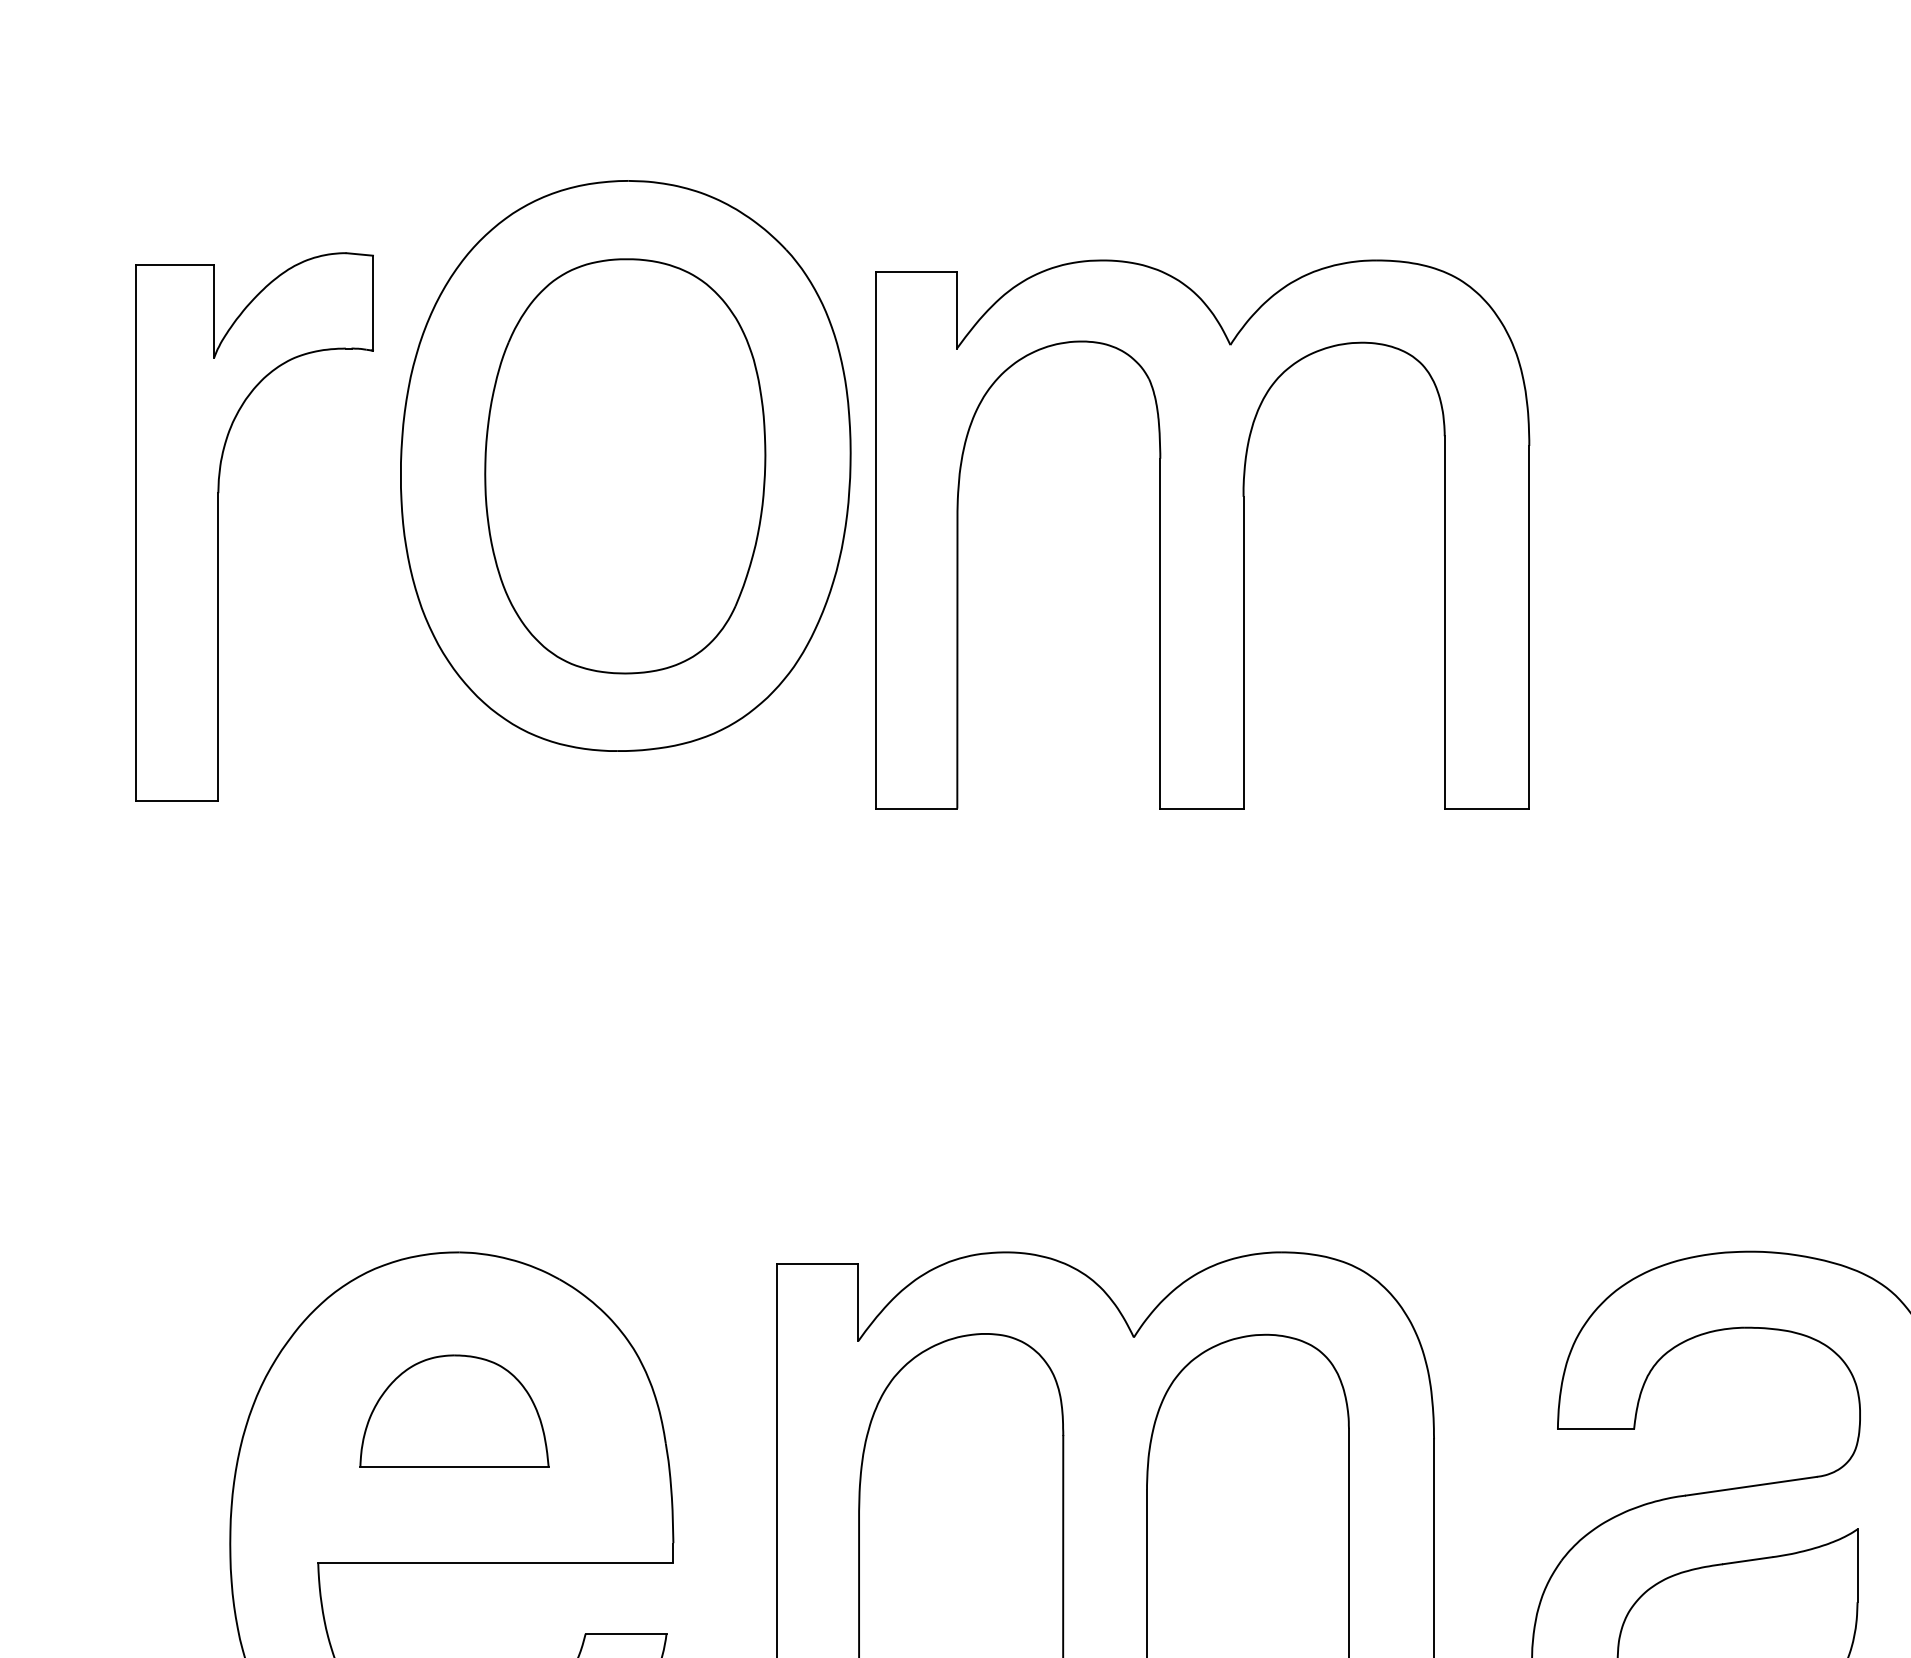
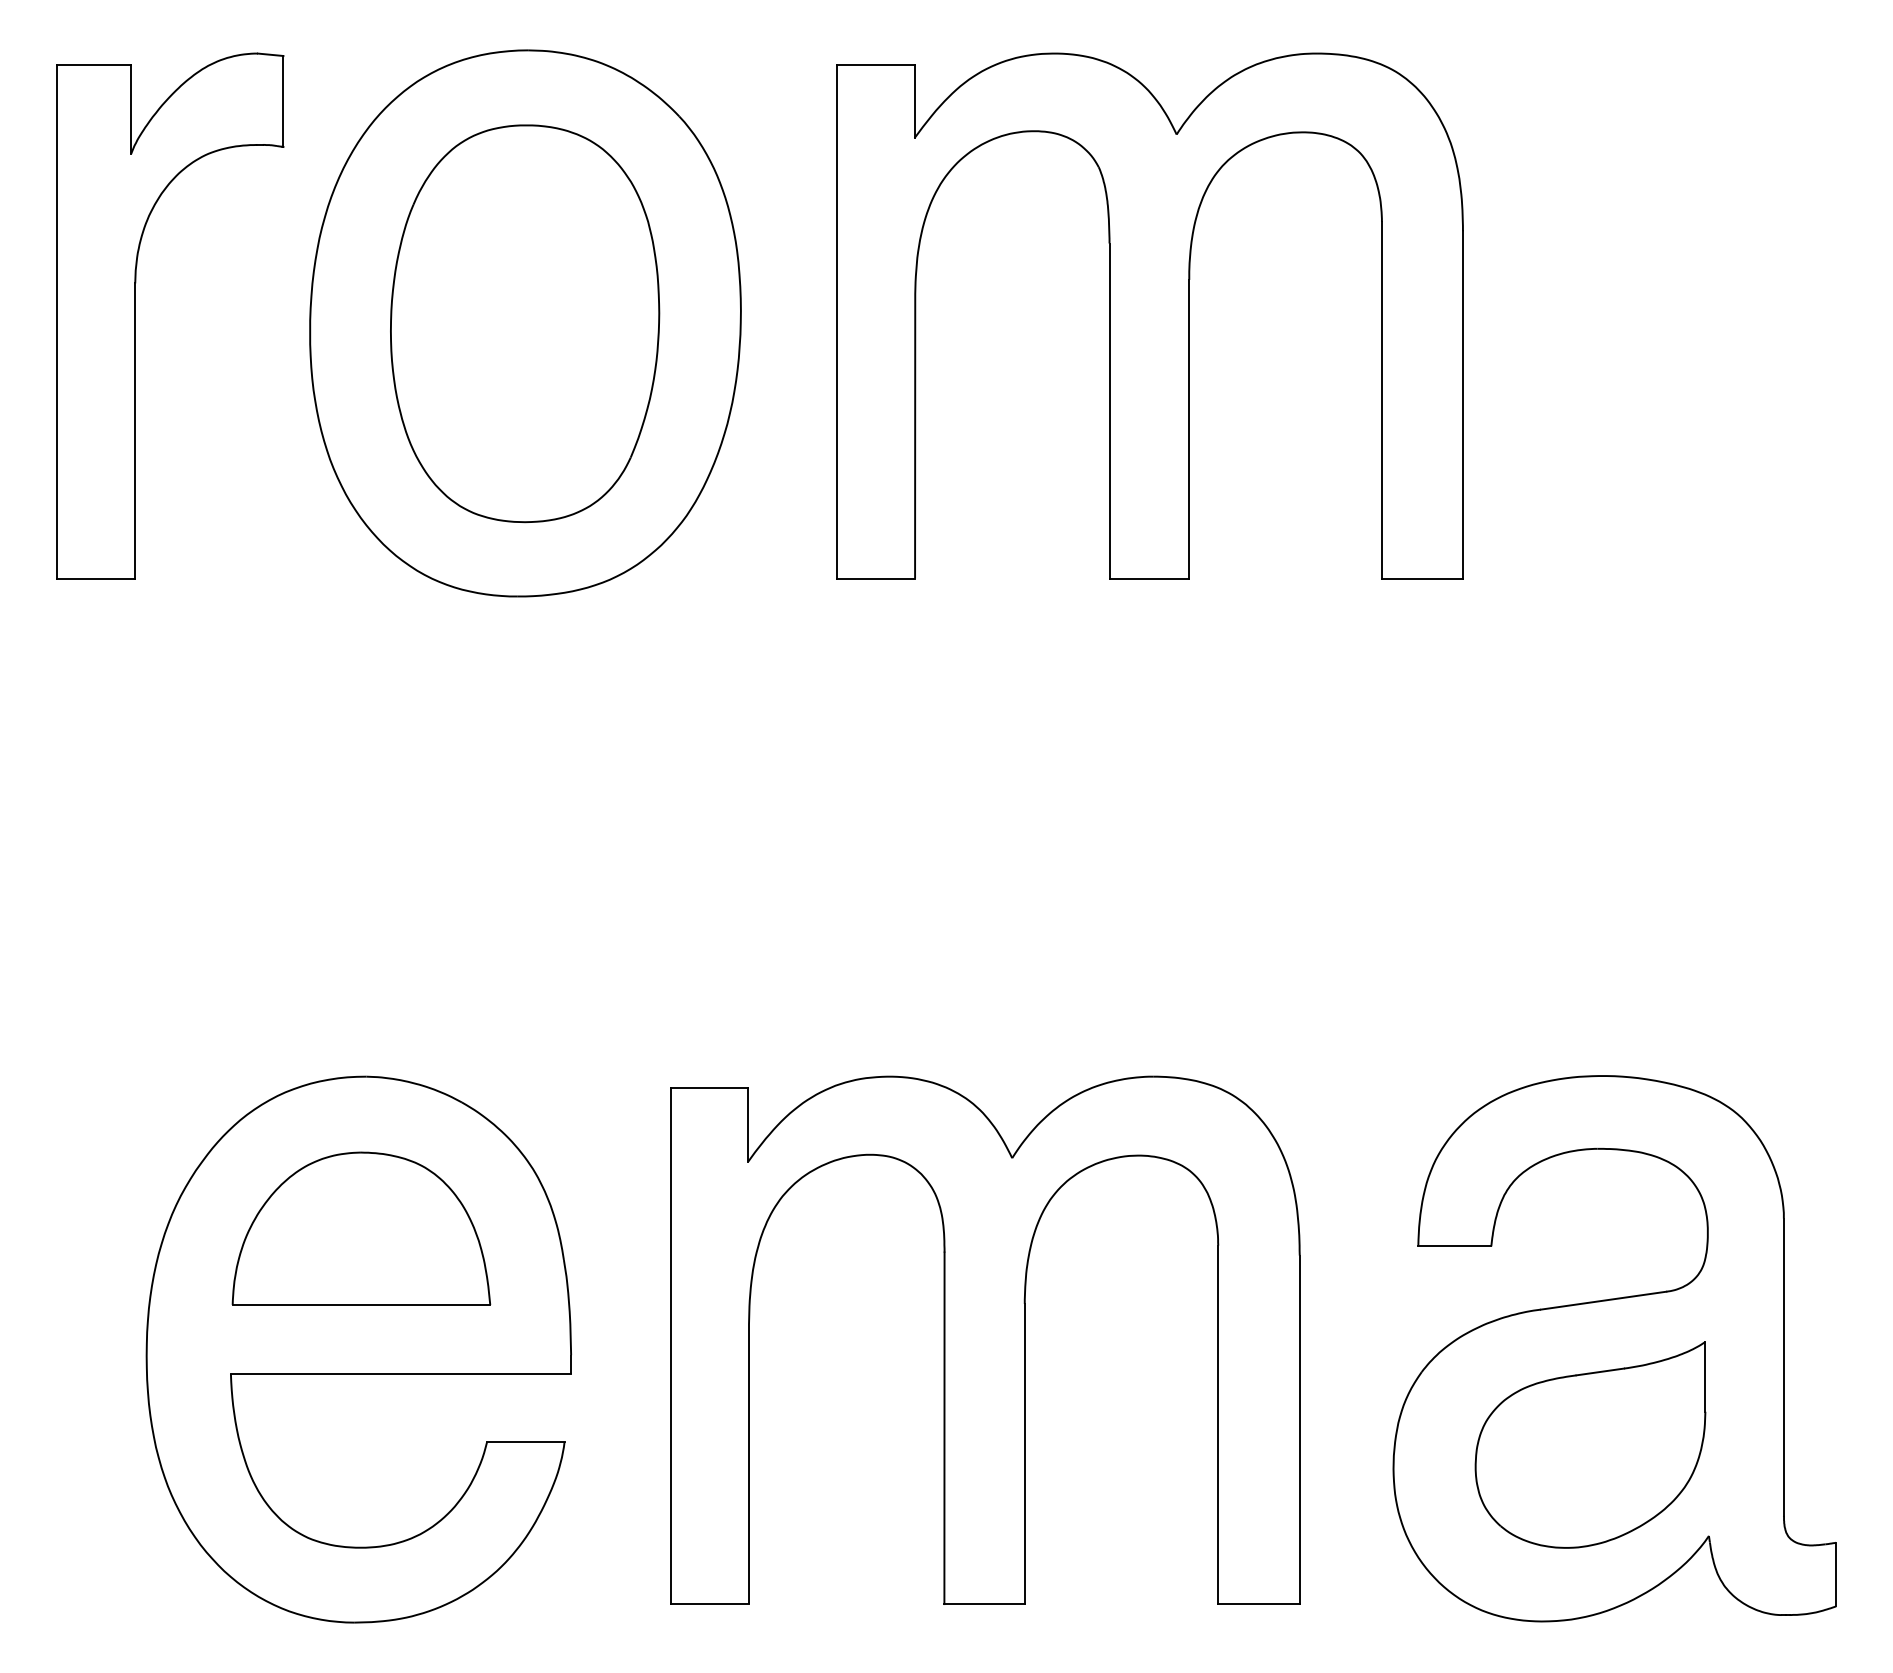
part: (218, 526) -> (135, 315), moved
part: (1202, 533) -> (1149, 315), moved
part: (454, 1410) -> (361, 1228), size x1.43

